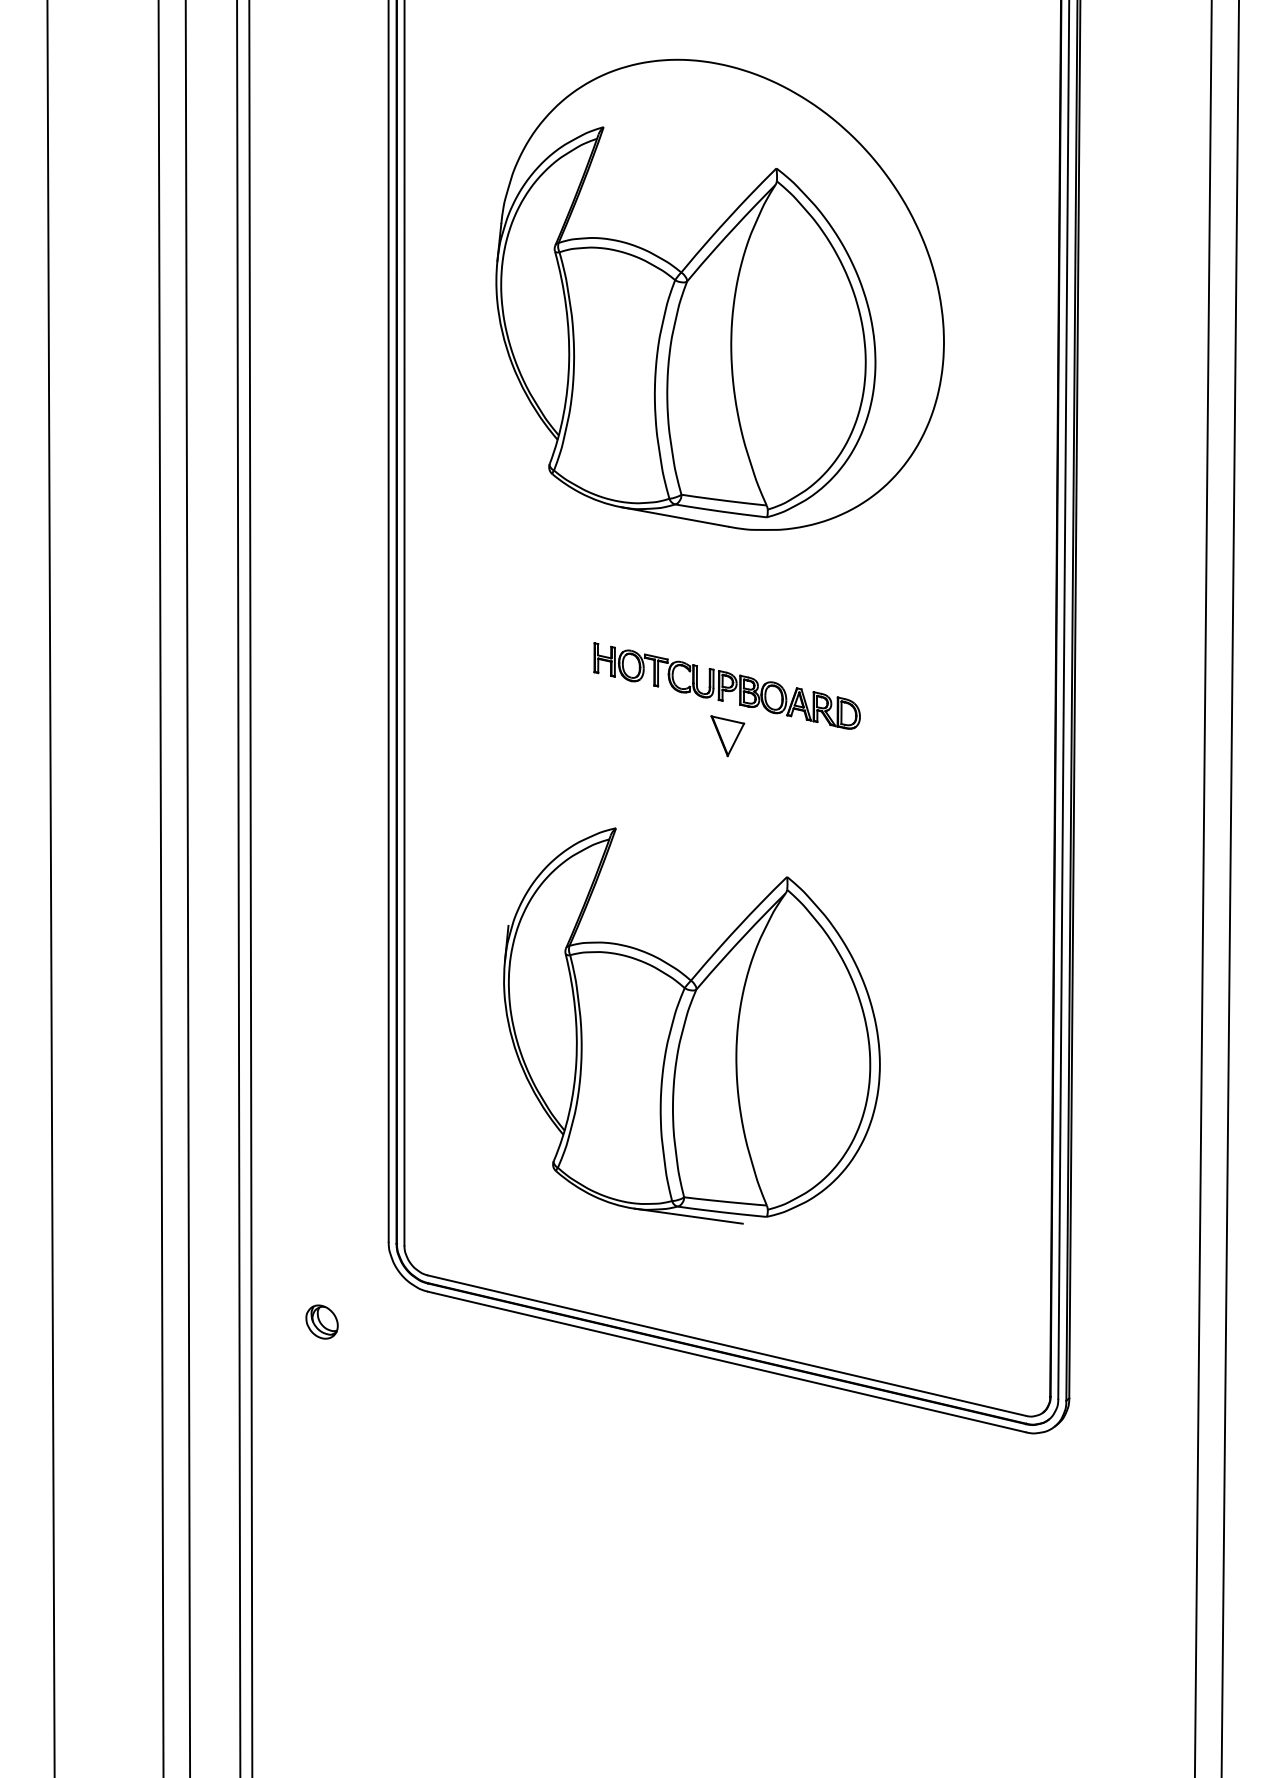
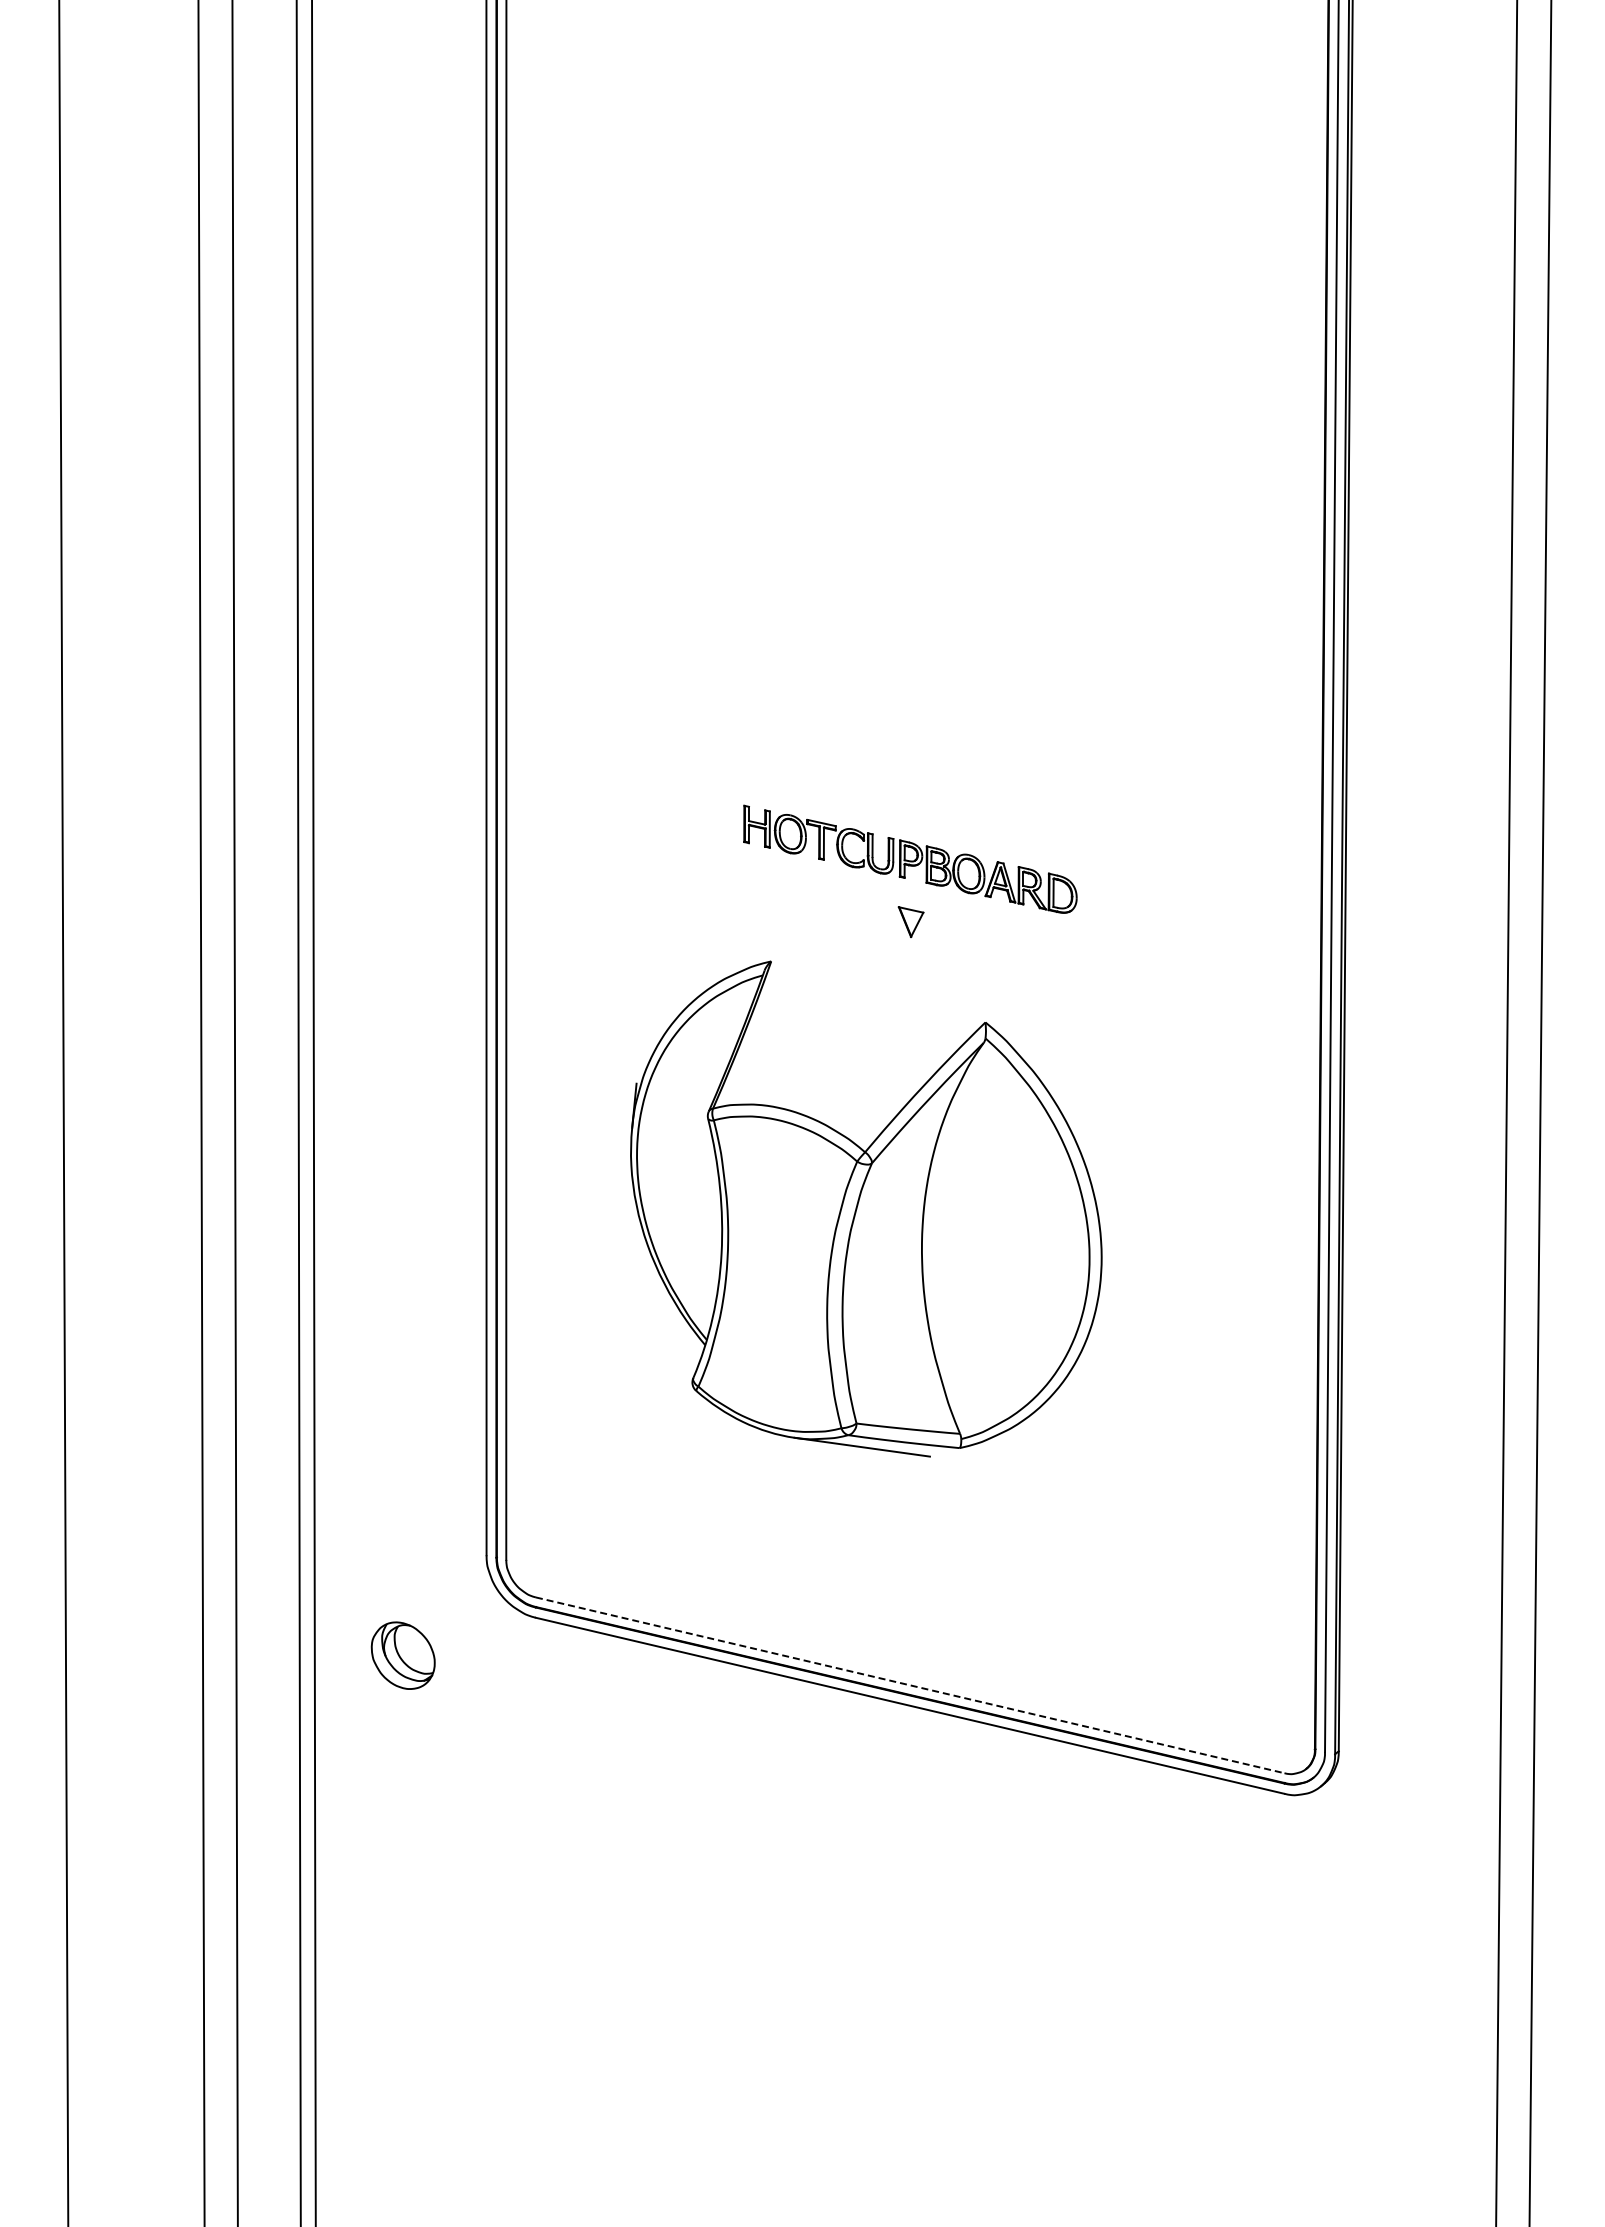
part: (720, 294) -> (901, 369), removed
part: (727, 735) -> (910, 921), size x0.6
part: (692, 1025) -> (866, 1208), moved
part: (321, 1321) -> (402, 1655), size x1.6
line: (727, 1345) -> (910, 1685), solid -> dashed

